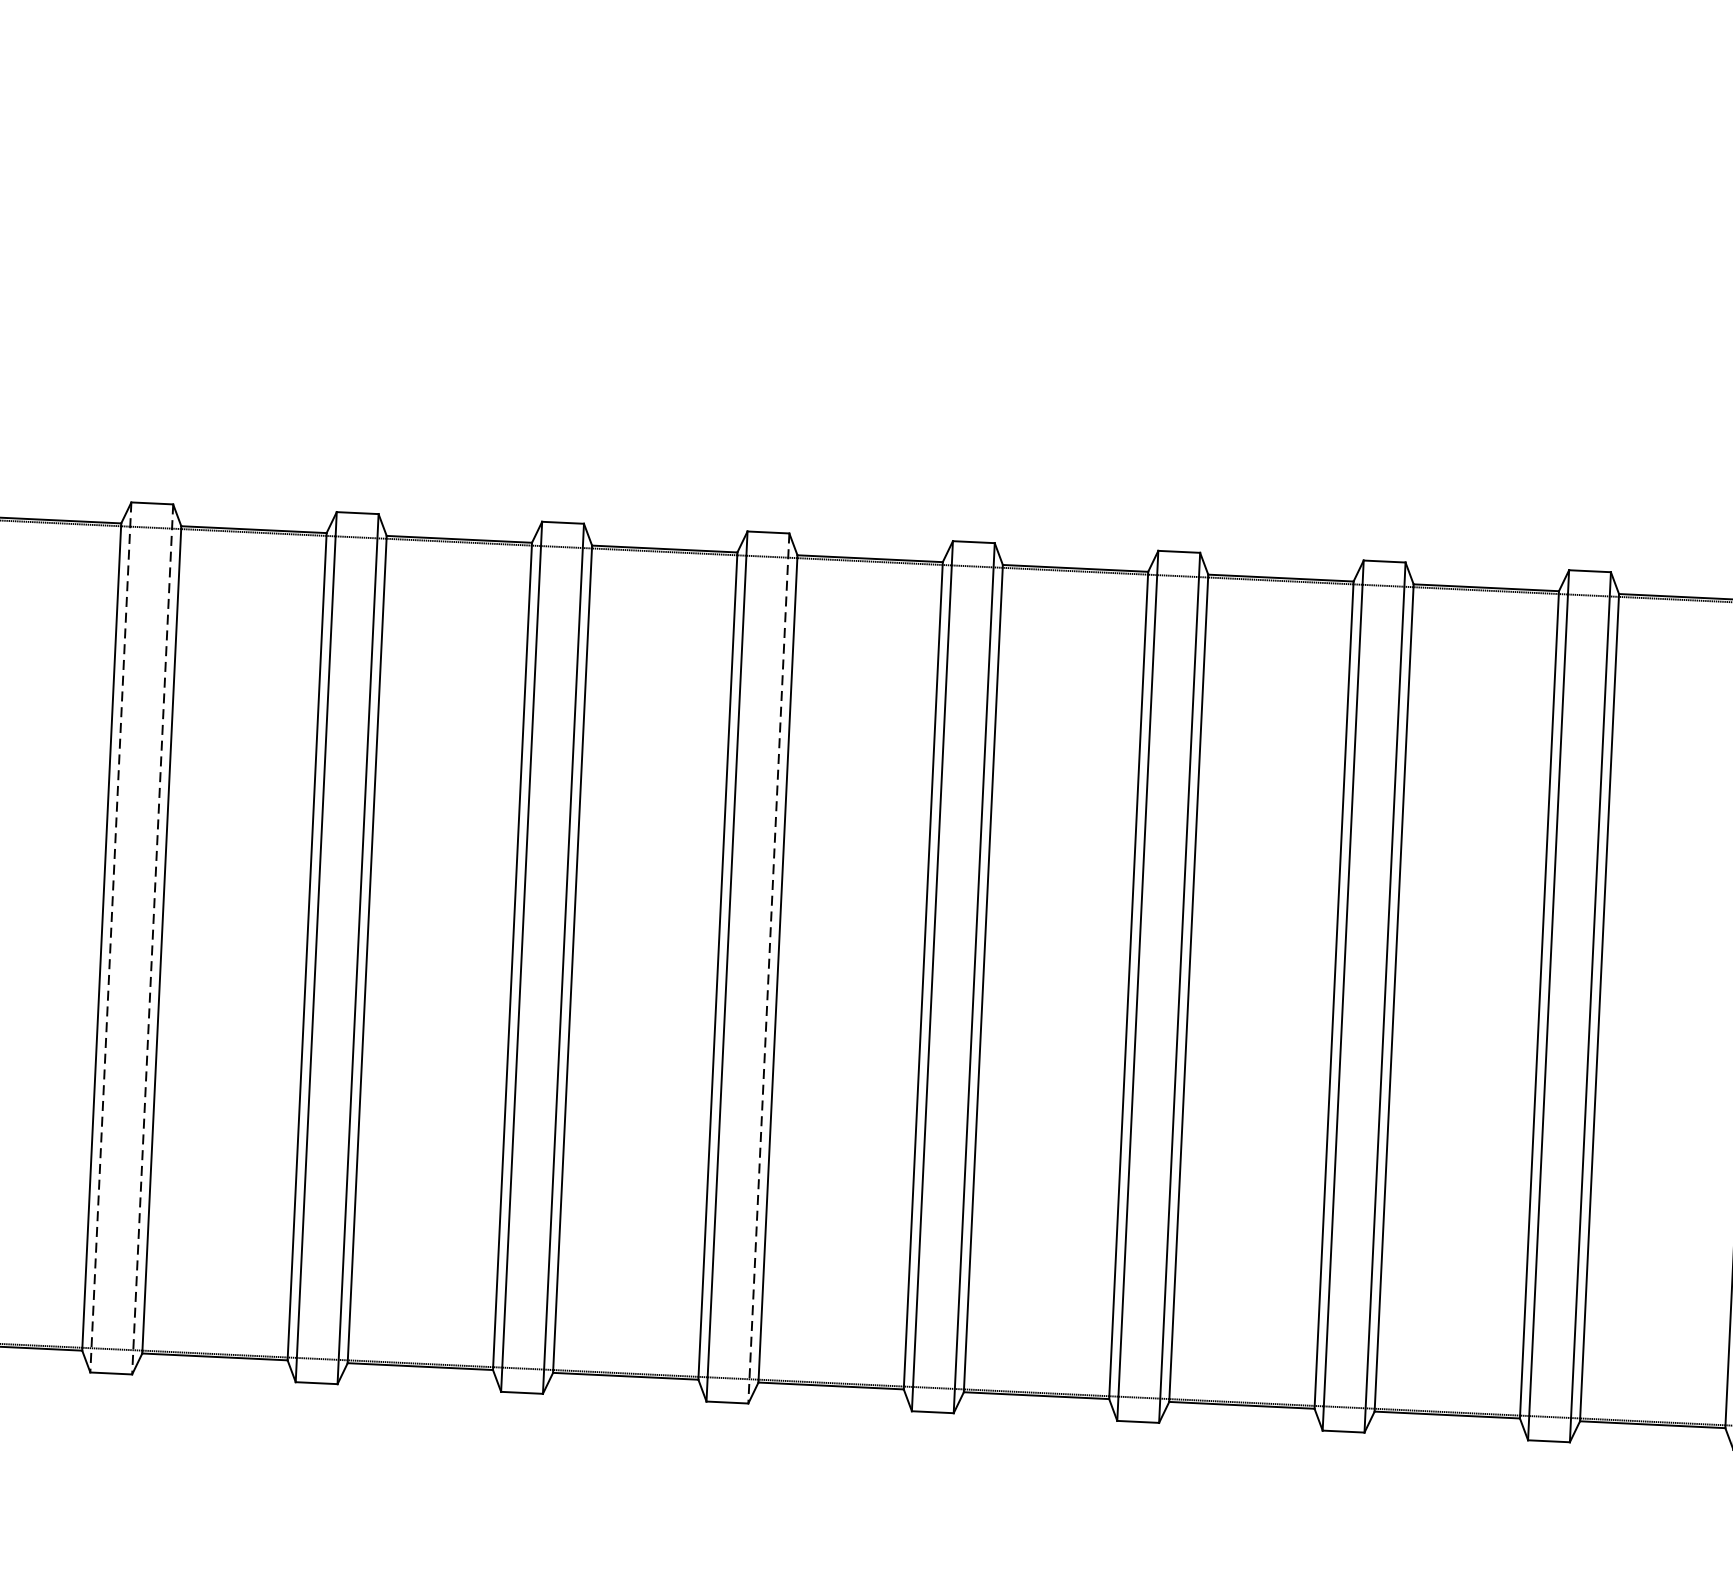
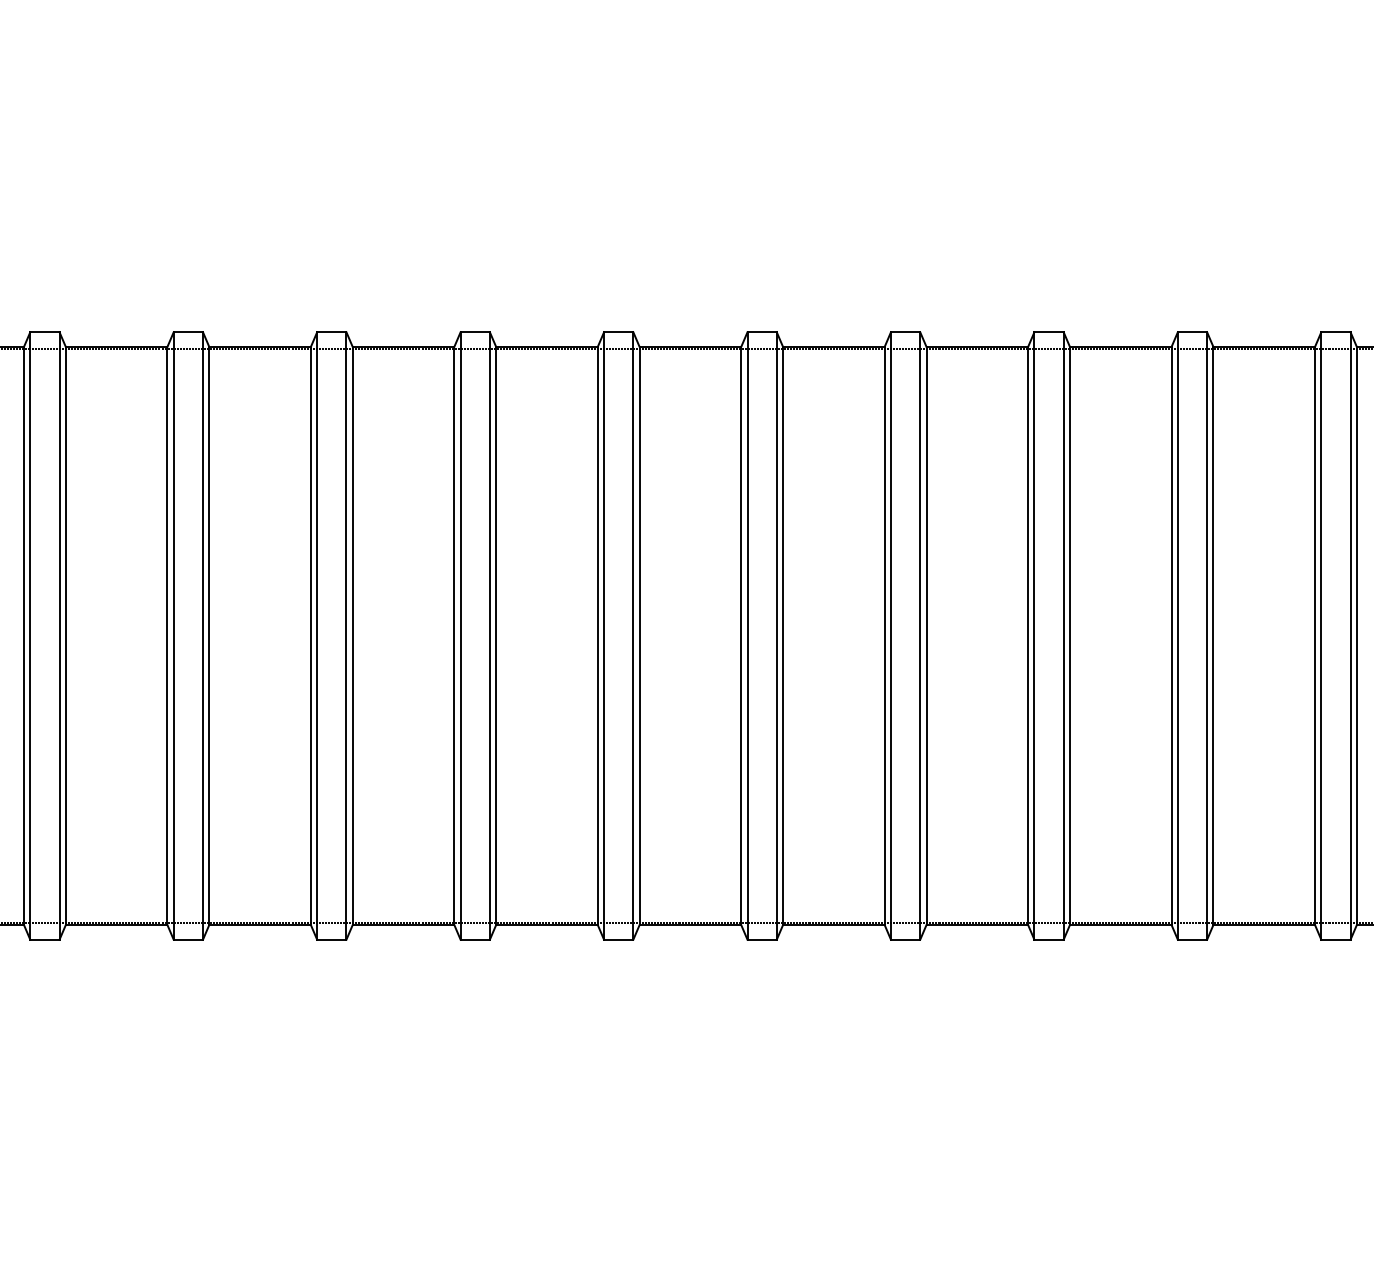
line: (110, 936) -> (173, 635), dashed -> solid
line: (152, 938) -> (202, 635), dashed -> solid
line: (769, 967) -> (633, 635), dashed -> solid

